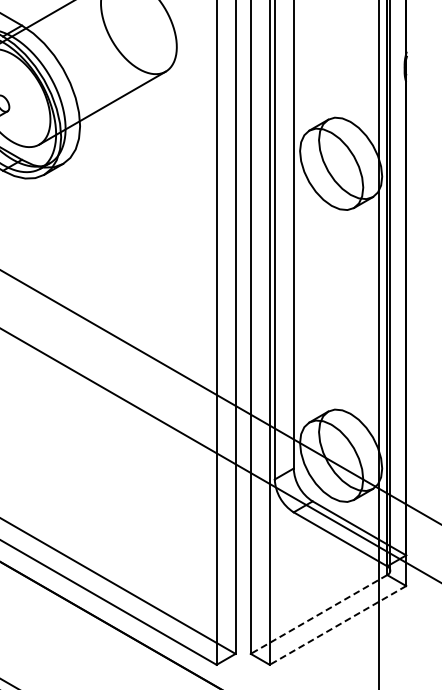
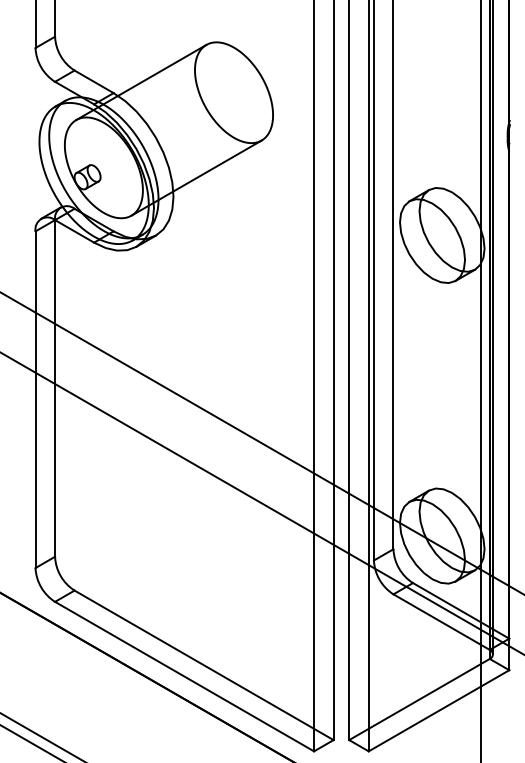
line: (319, 614) -> (419, 699), dashed -> solid
line: (337, 626) -> (438, 711), dashed -> solid

